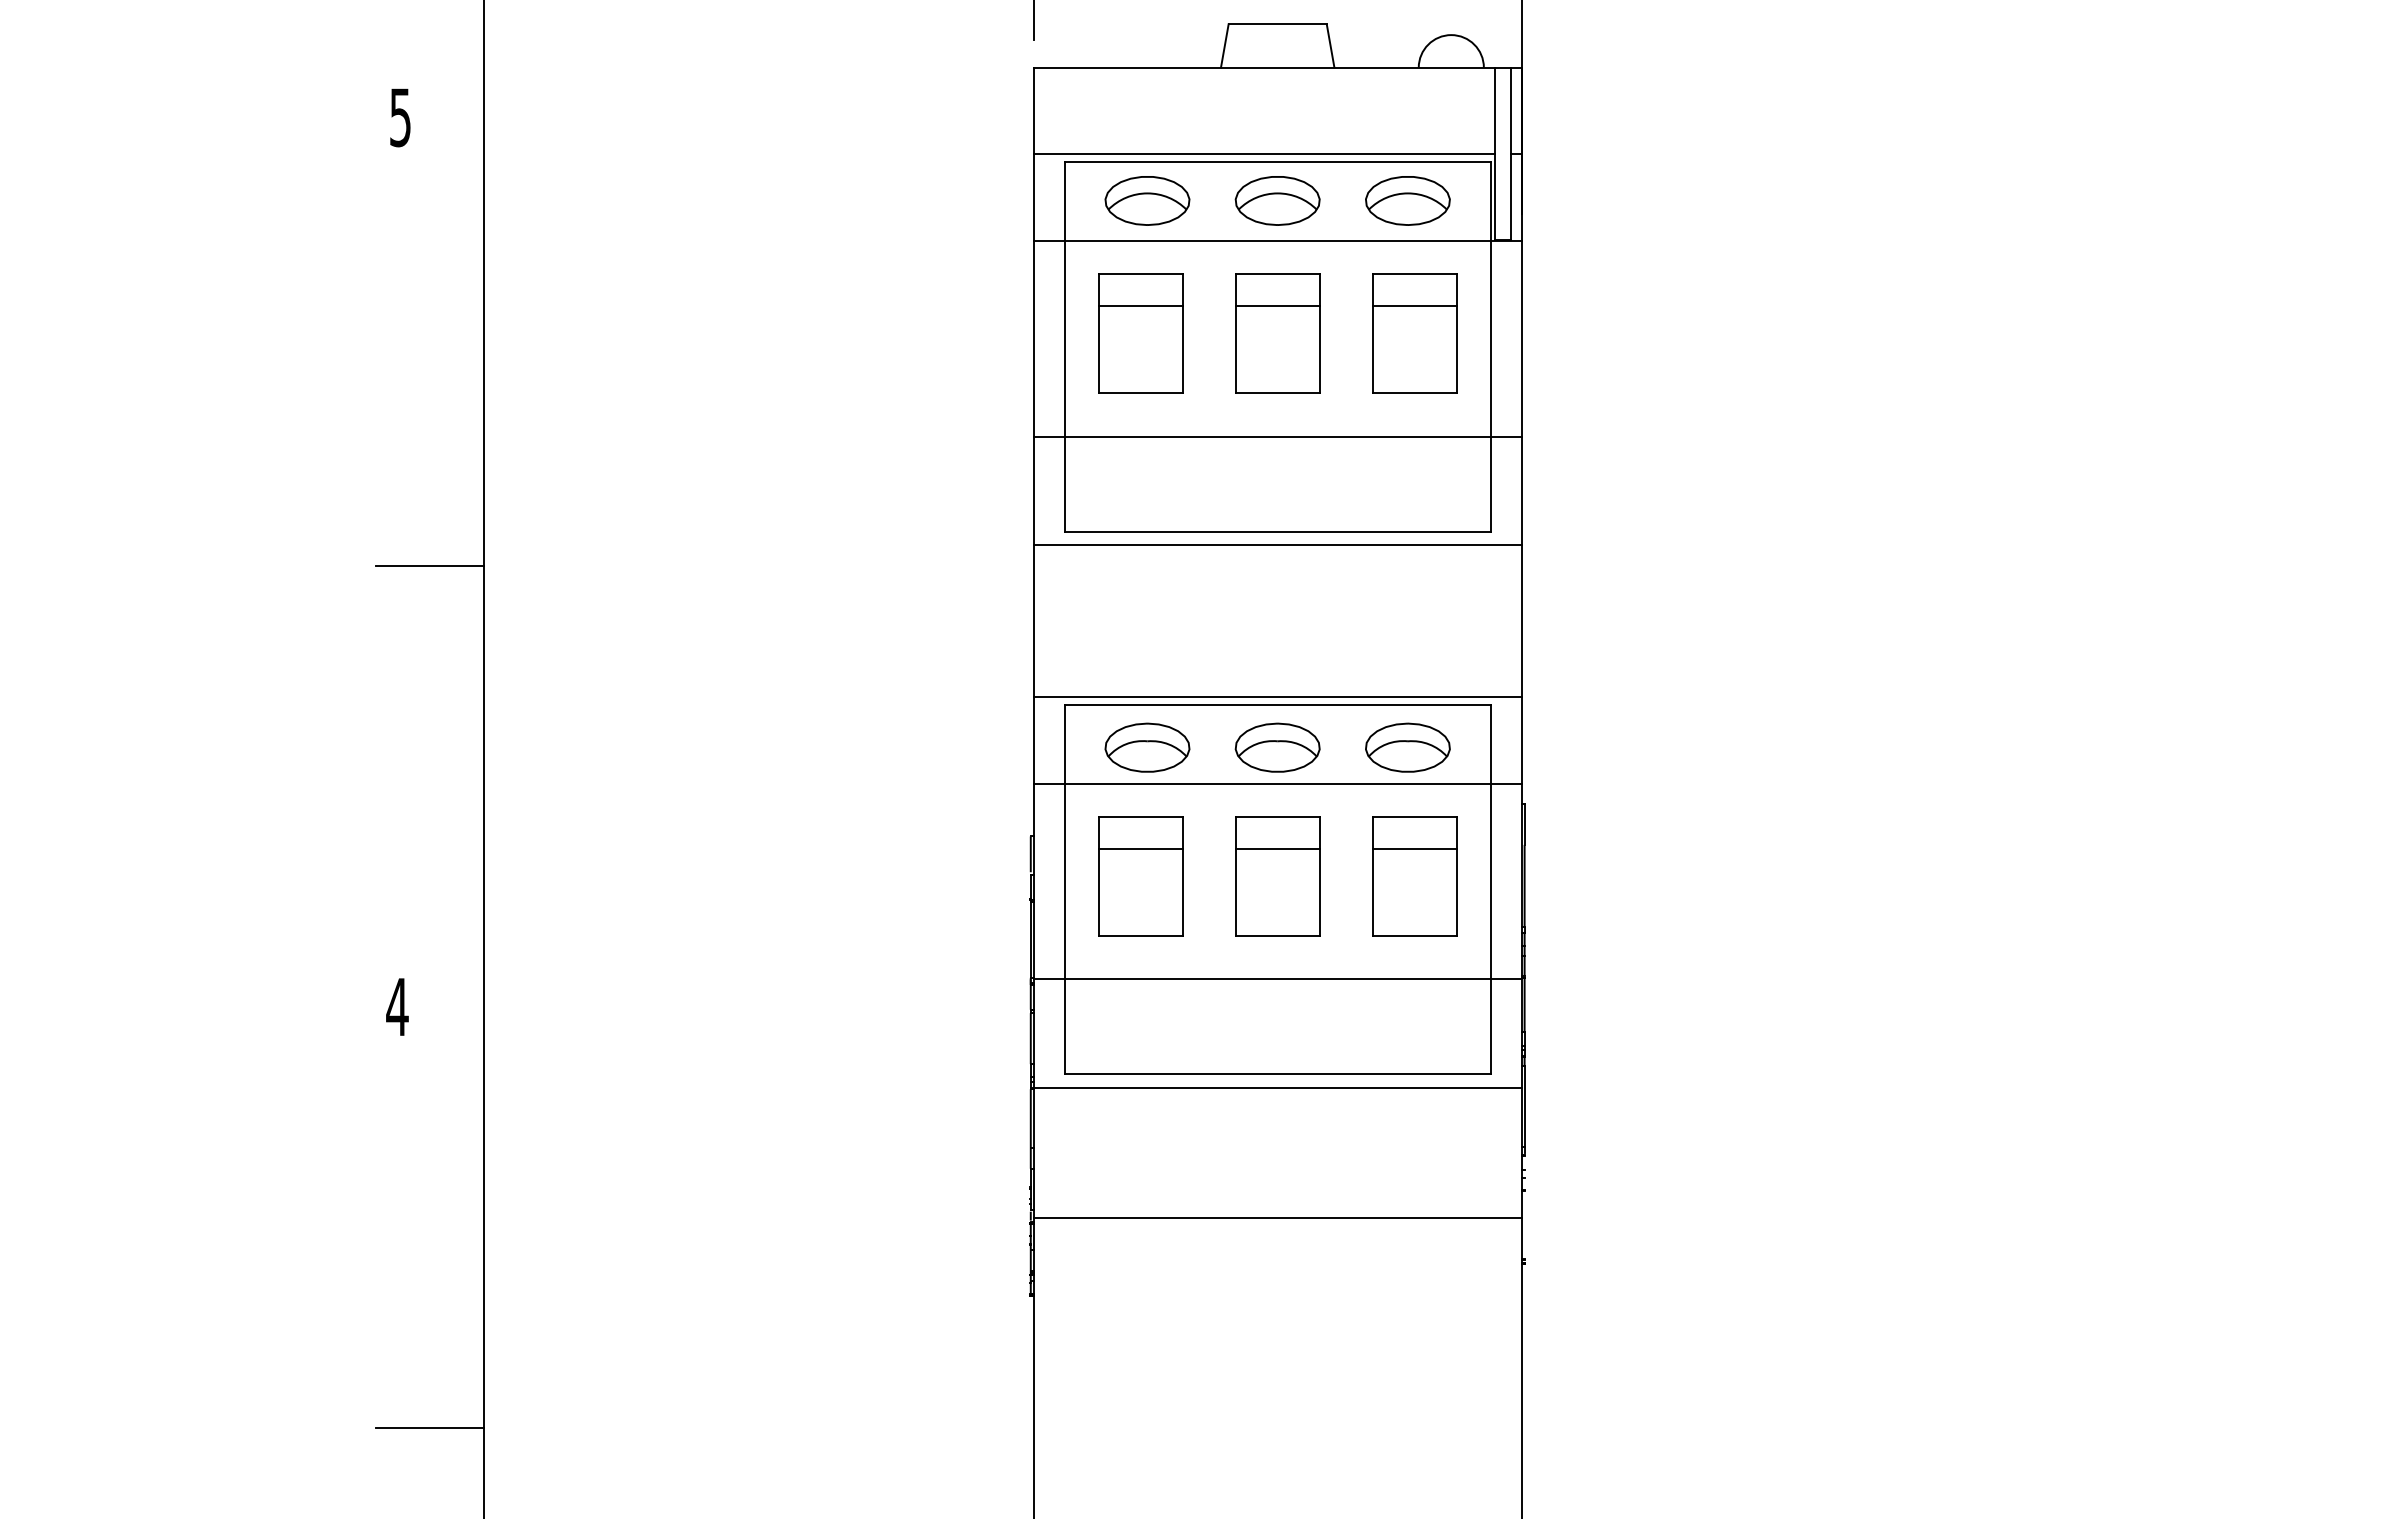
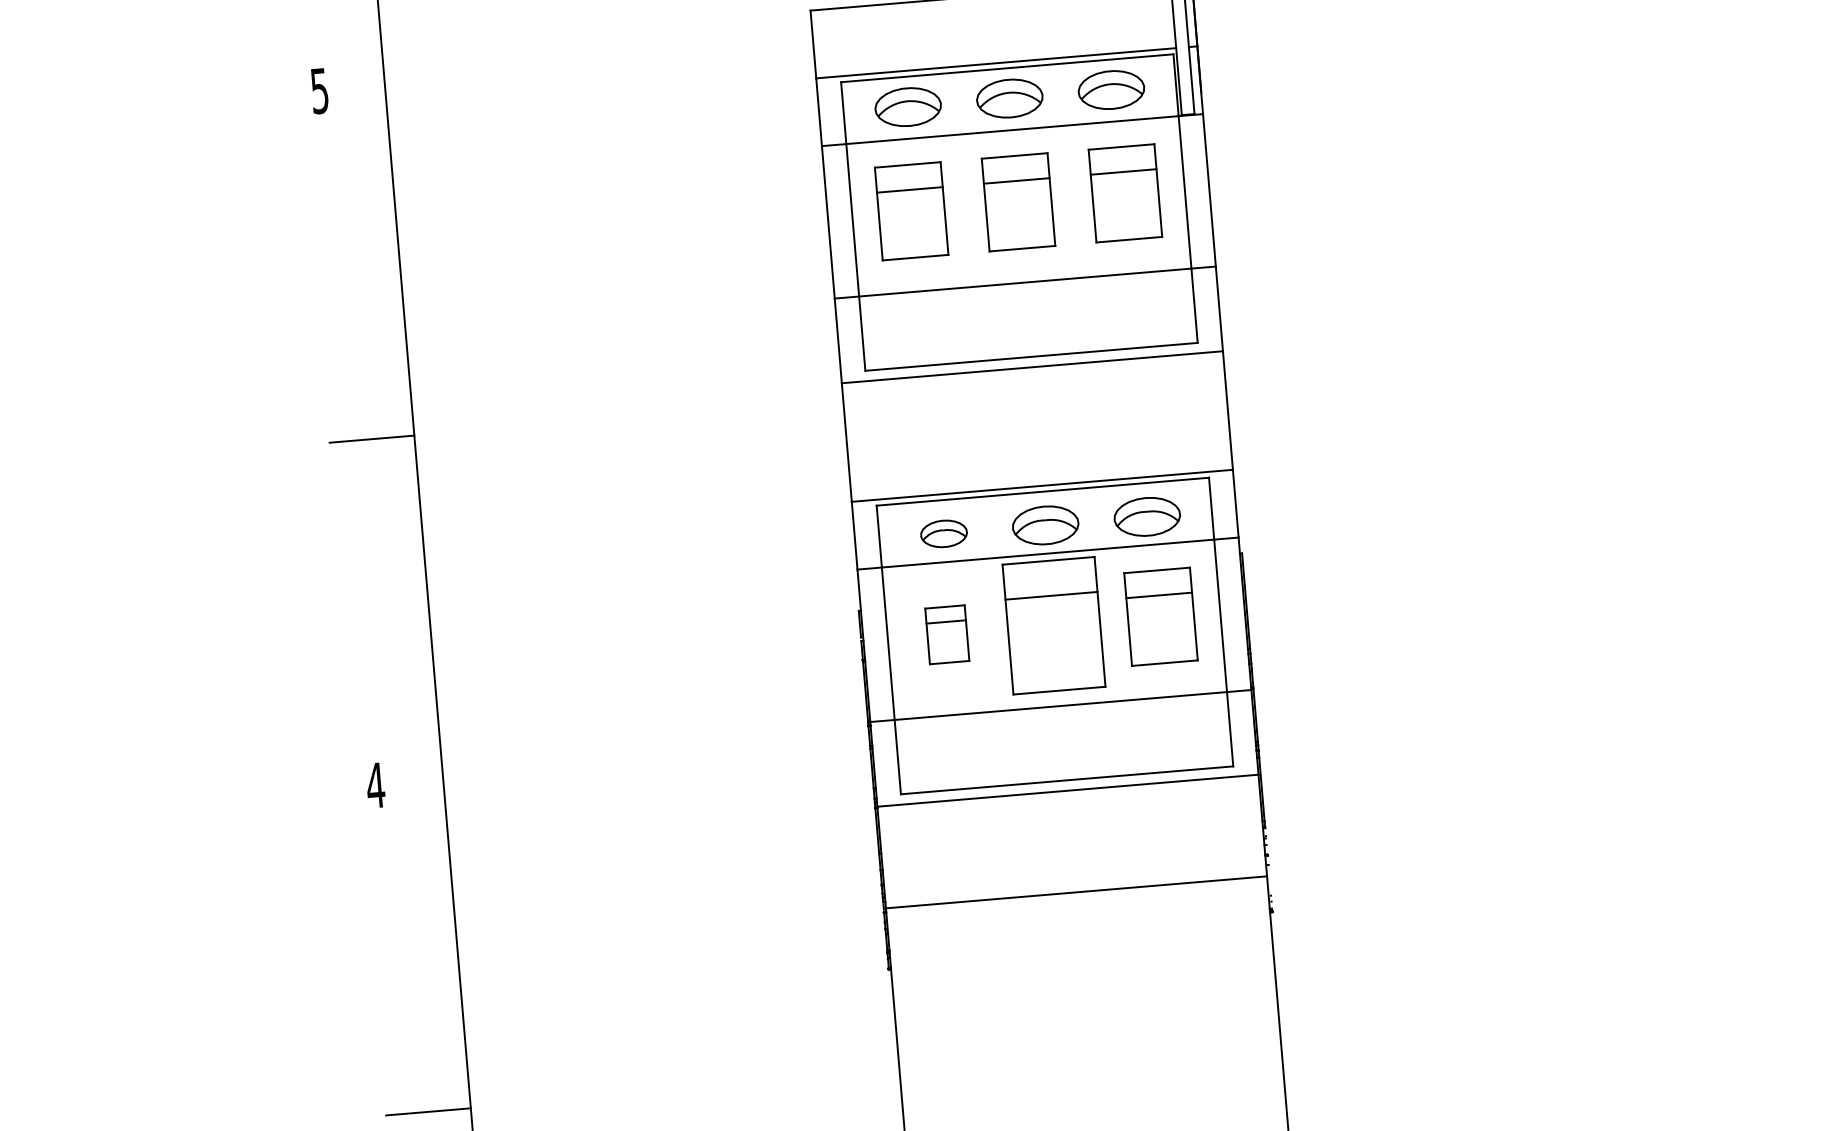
part: (1147, 747) -> (944, 533), size x0.7
part: (1140, 876) -> (947, 634), size x0.6
part: (1277, 876) -> (1053, 625), size x1.4

